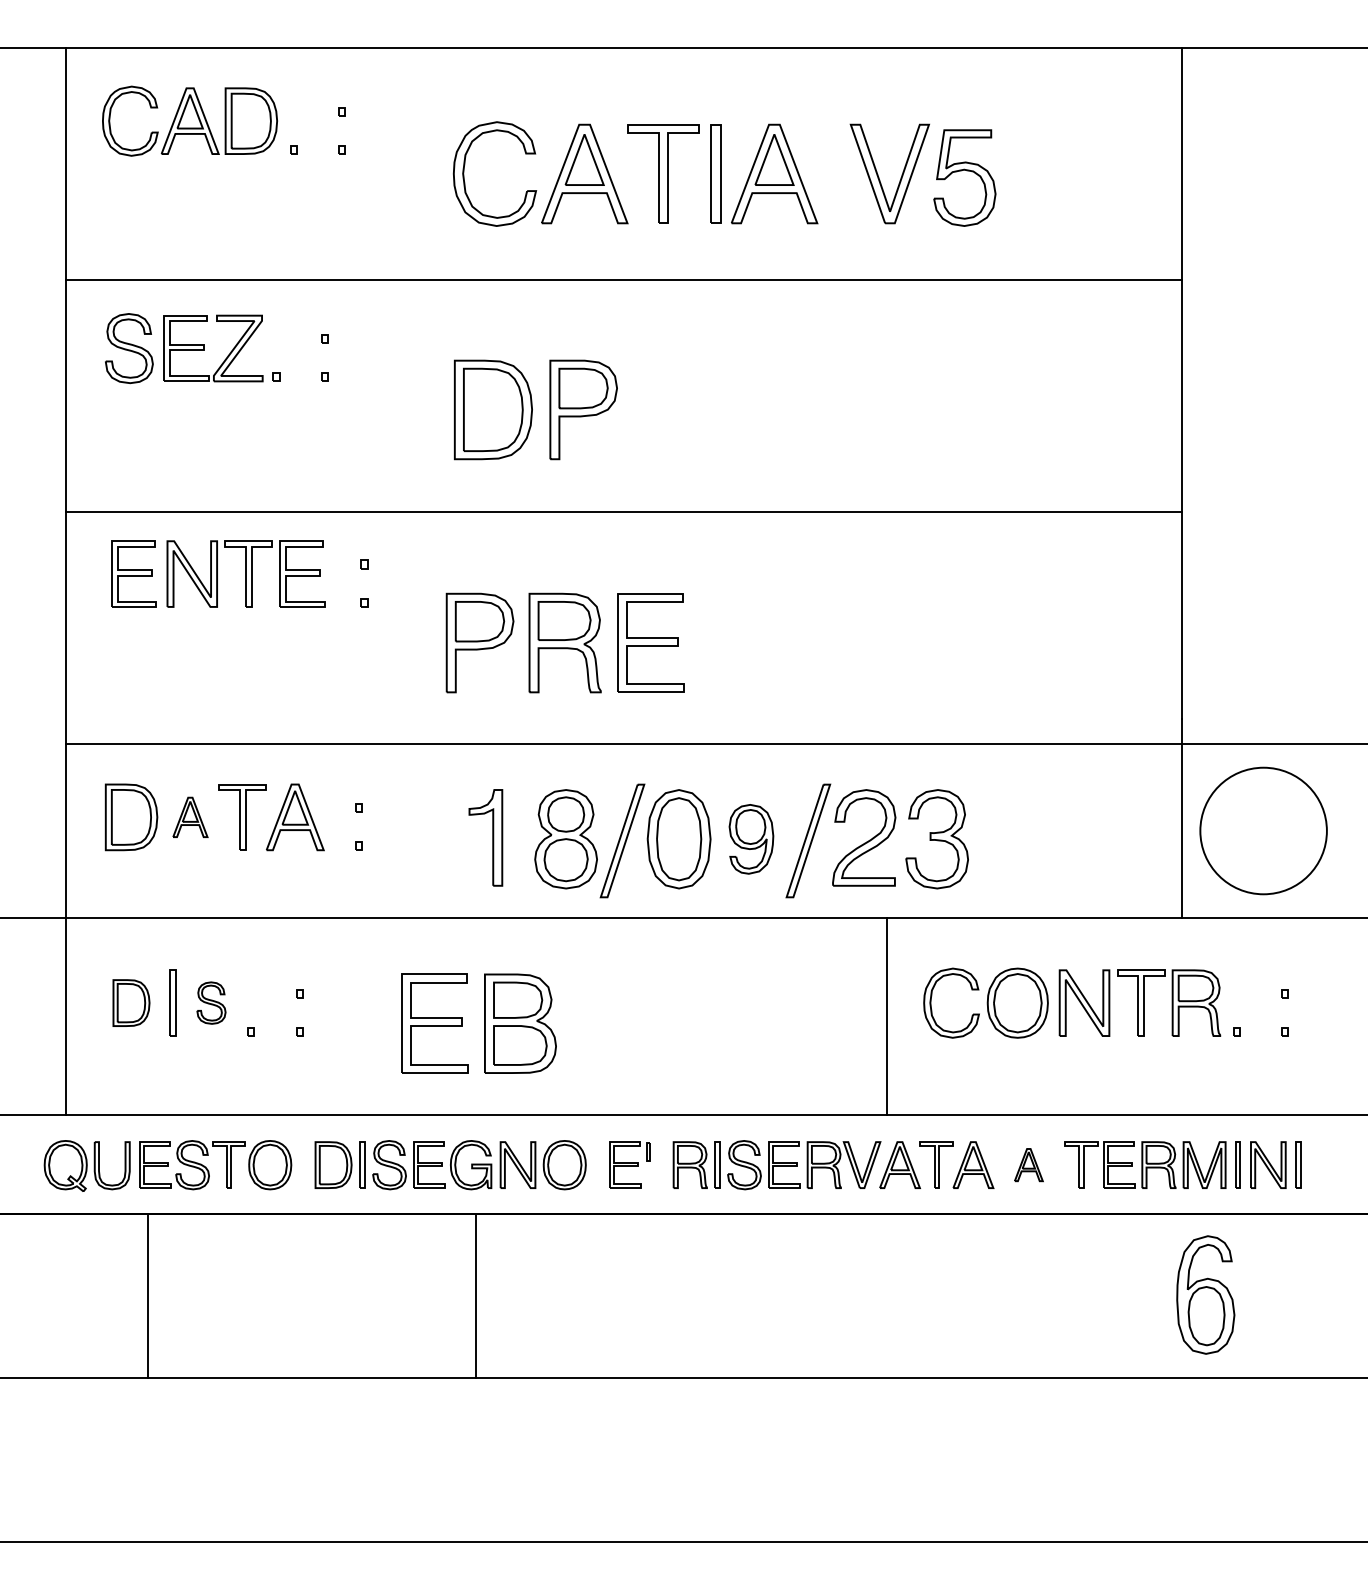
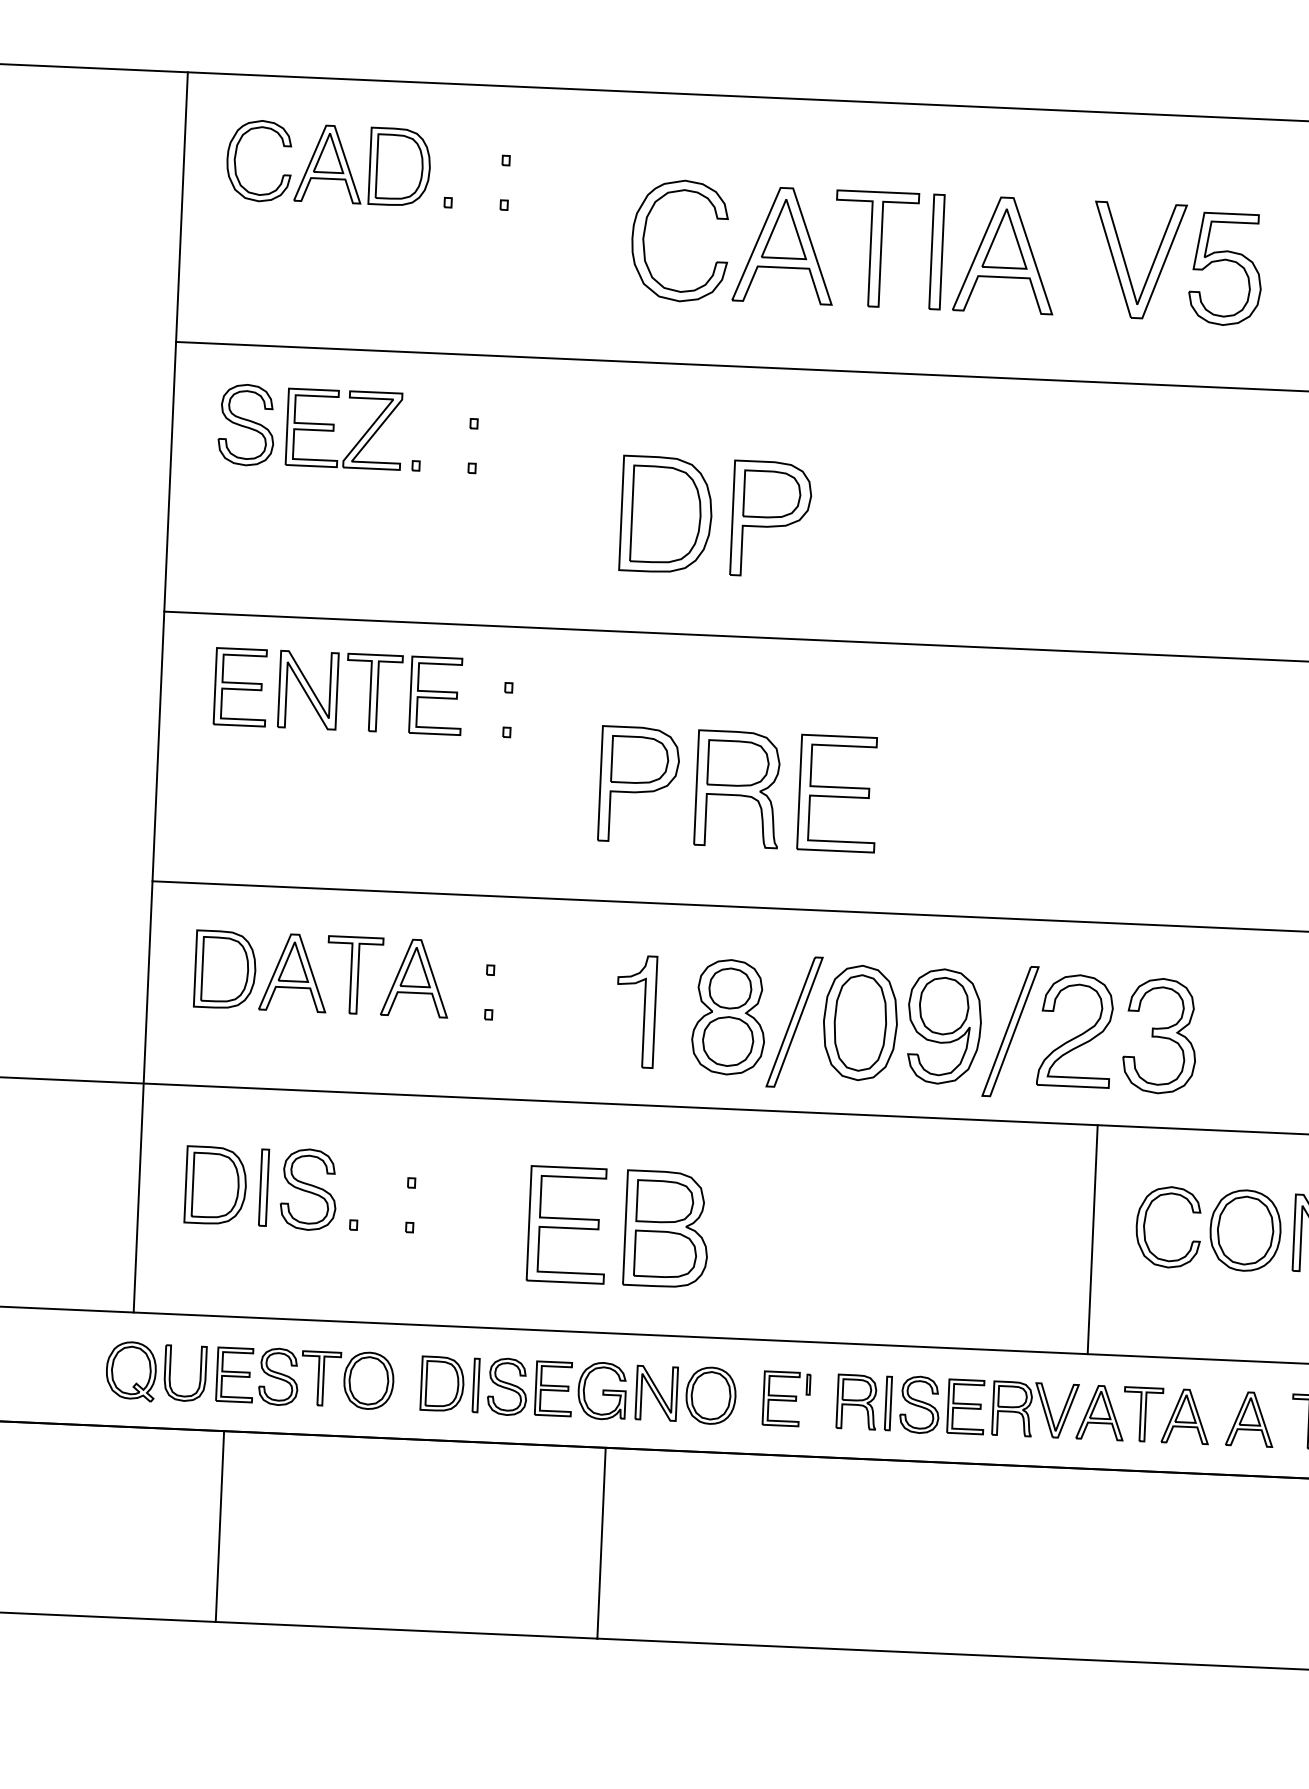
part: (190, 817) -> (293, 972), size x1.67
part: (751, 839) -> (944, 1026), size x1.43
part: (131, 1002) -> (215, 1184), size x1.43
part: (211, 1002) -> (308, 1188), size x1.67
part: (1028, 1164) -> (1249, 1418), size x1.43

